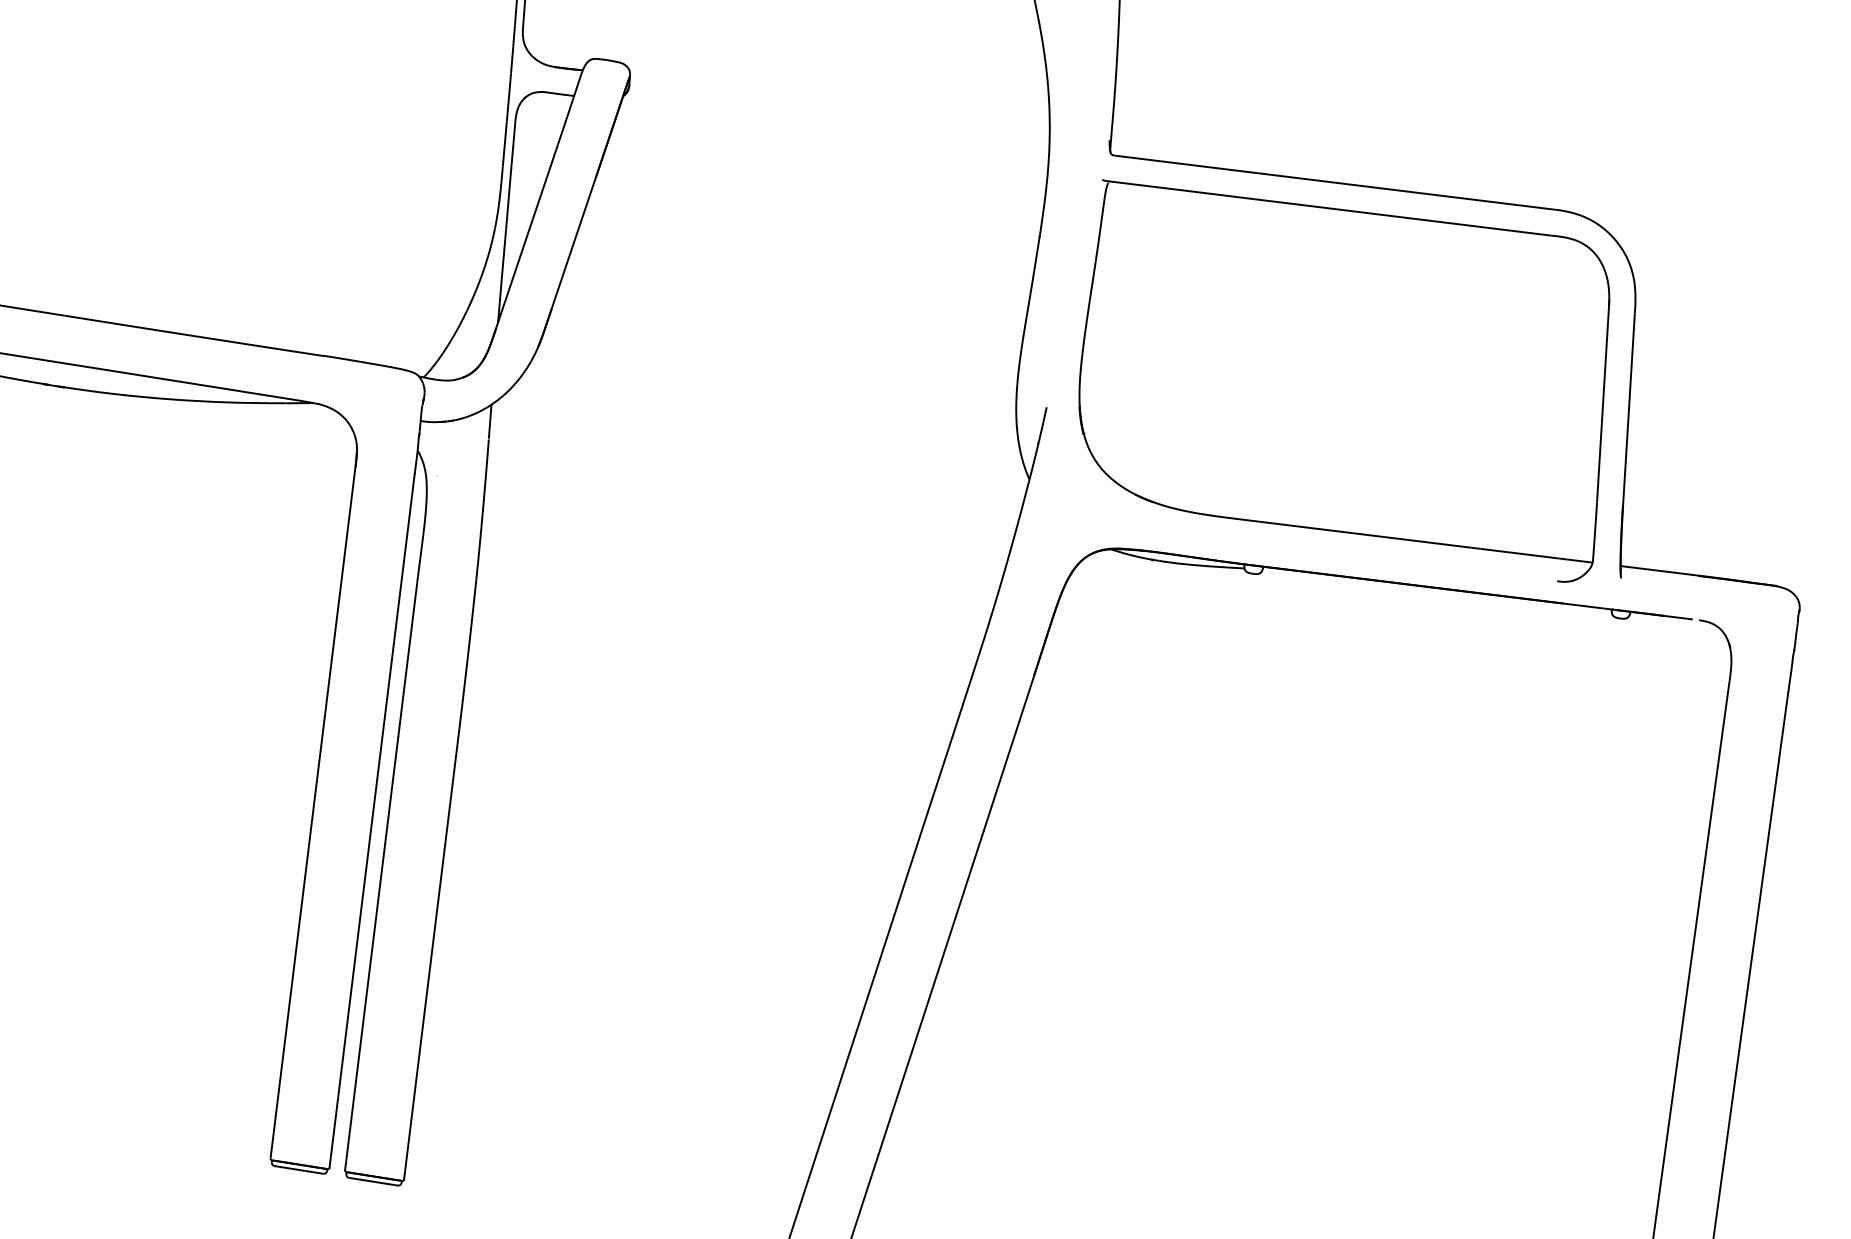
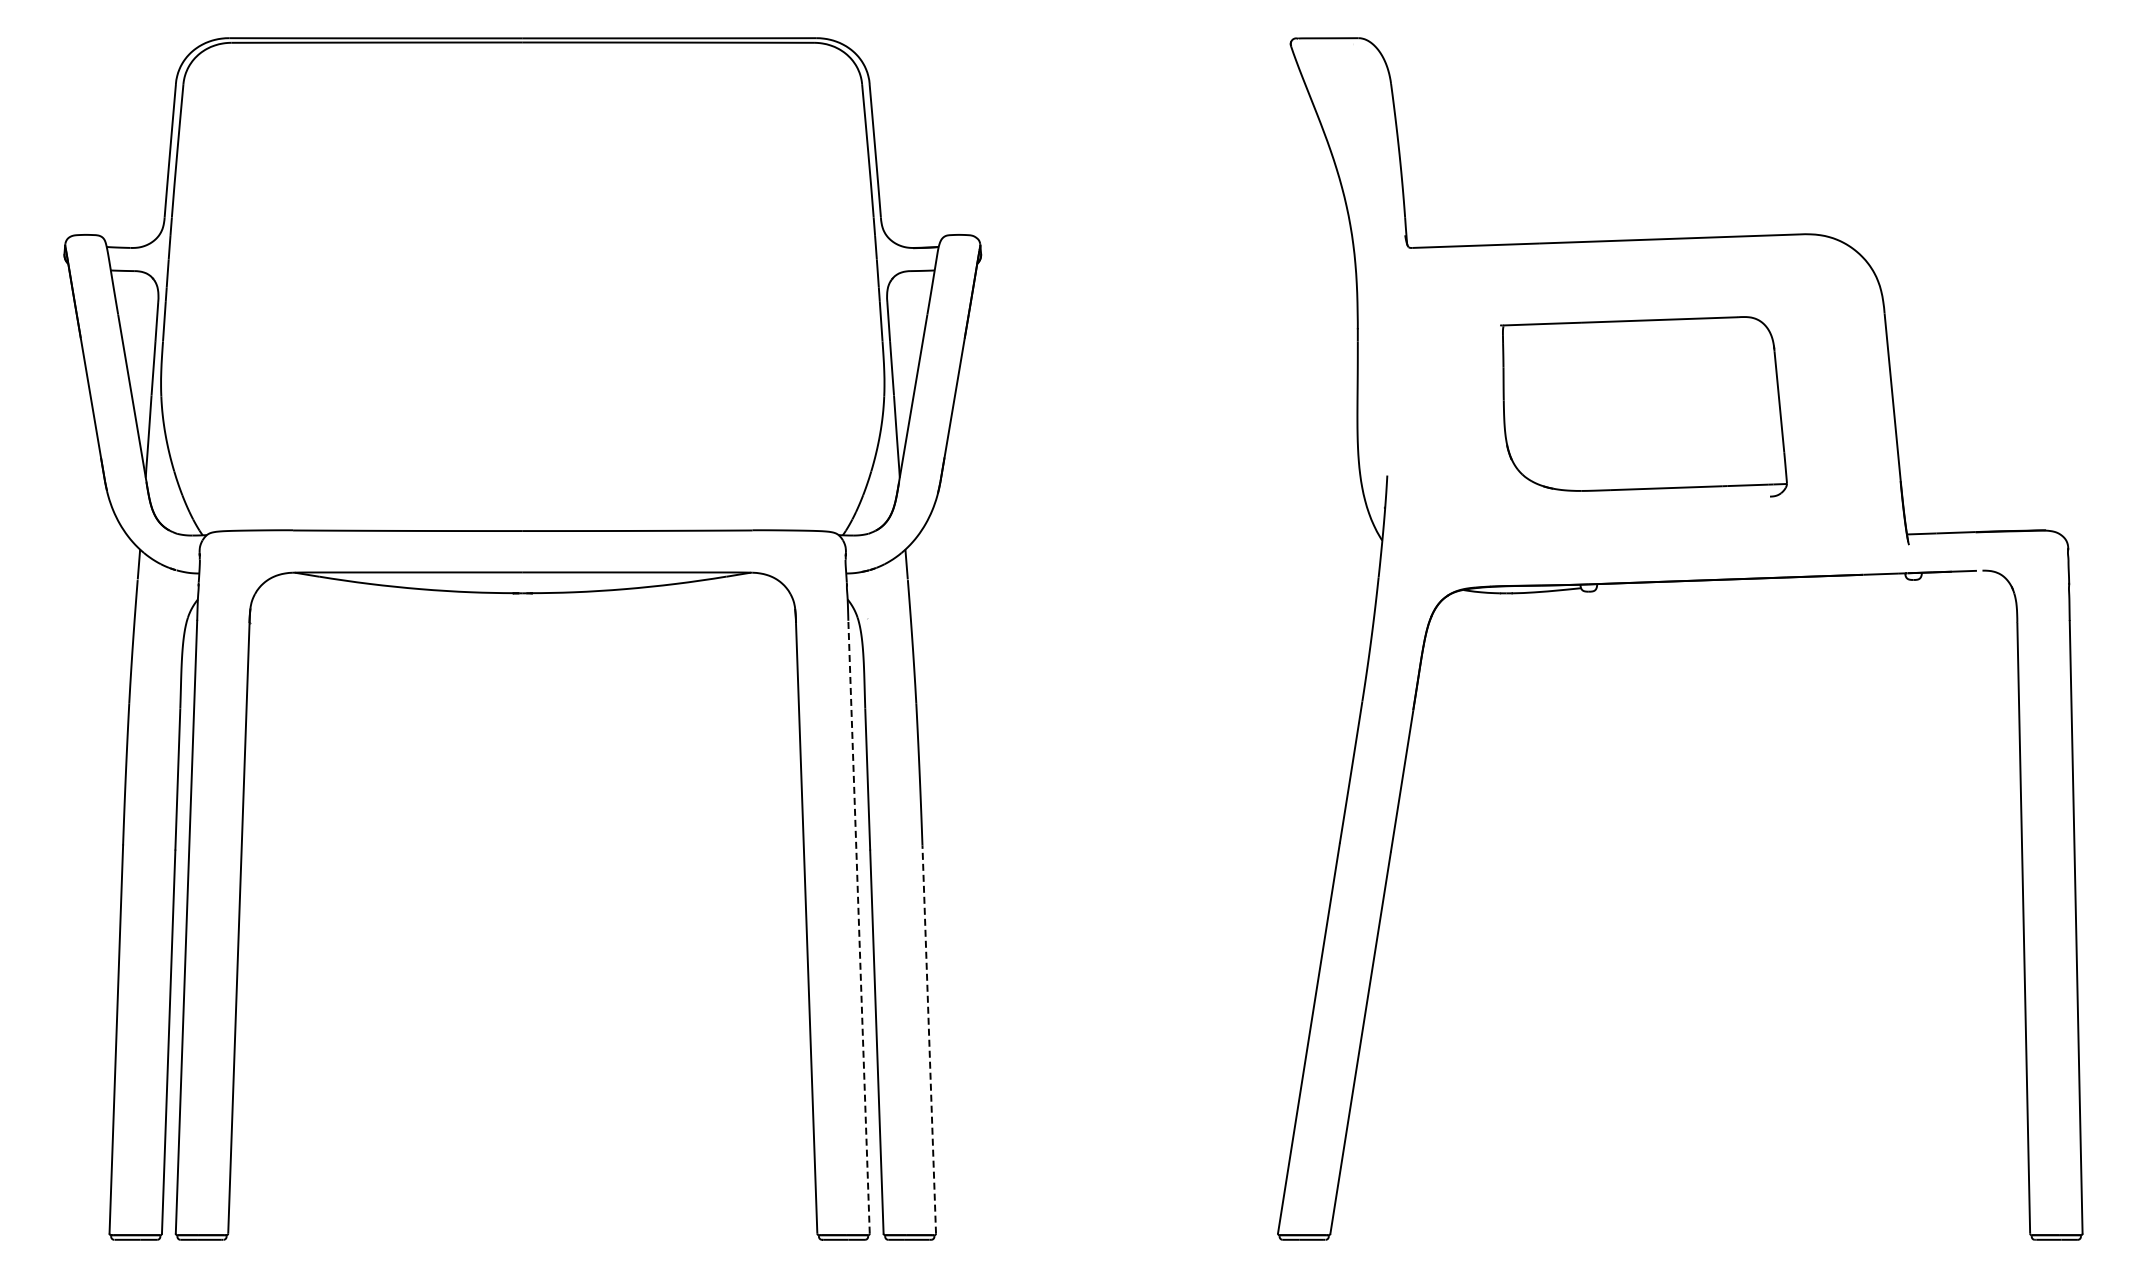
part: (1347, 375) -> (1643, 406), size x0.6
line: (372, 821) -> (859, 927), solid -> dashed
line: (431, 959) -> (929, 1039), solid -> dashed

